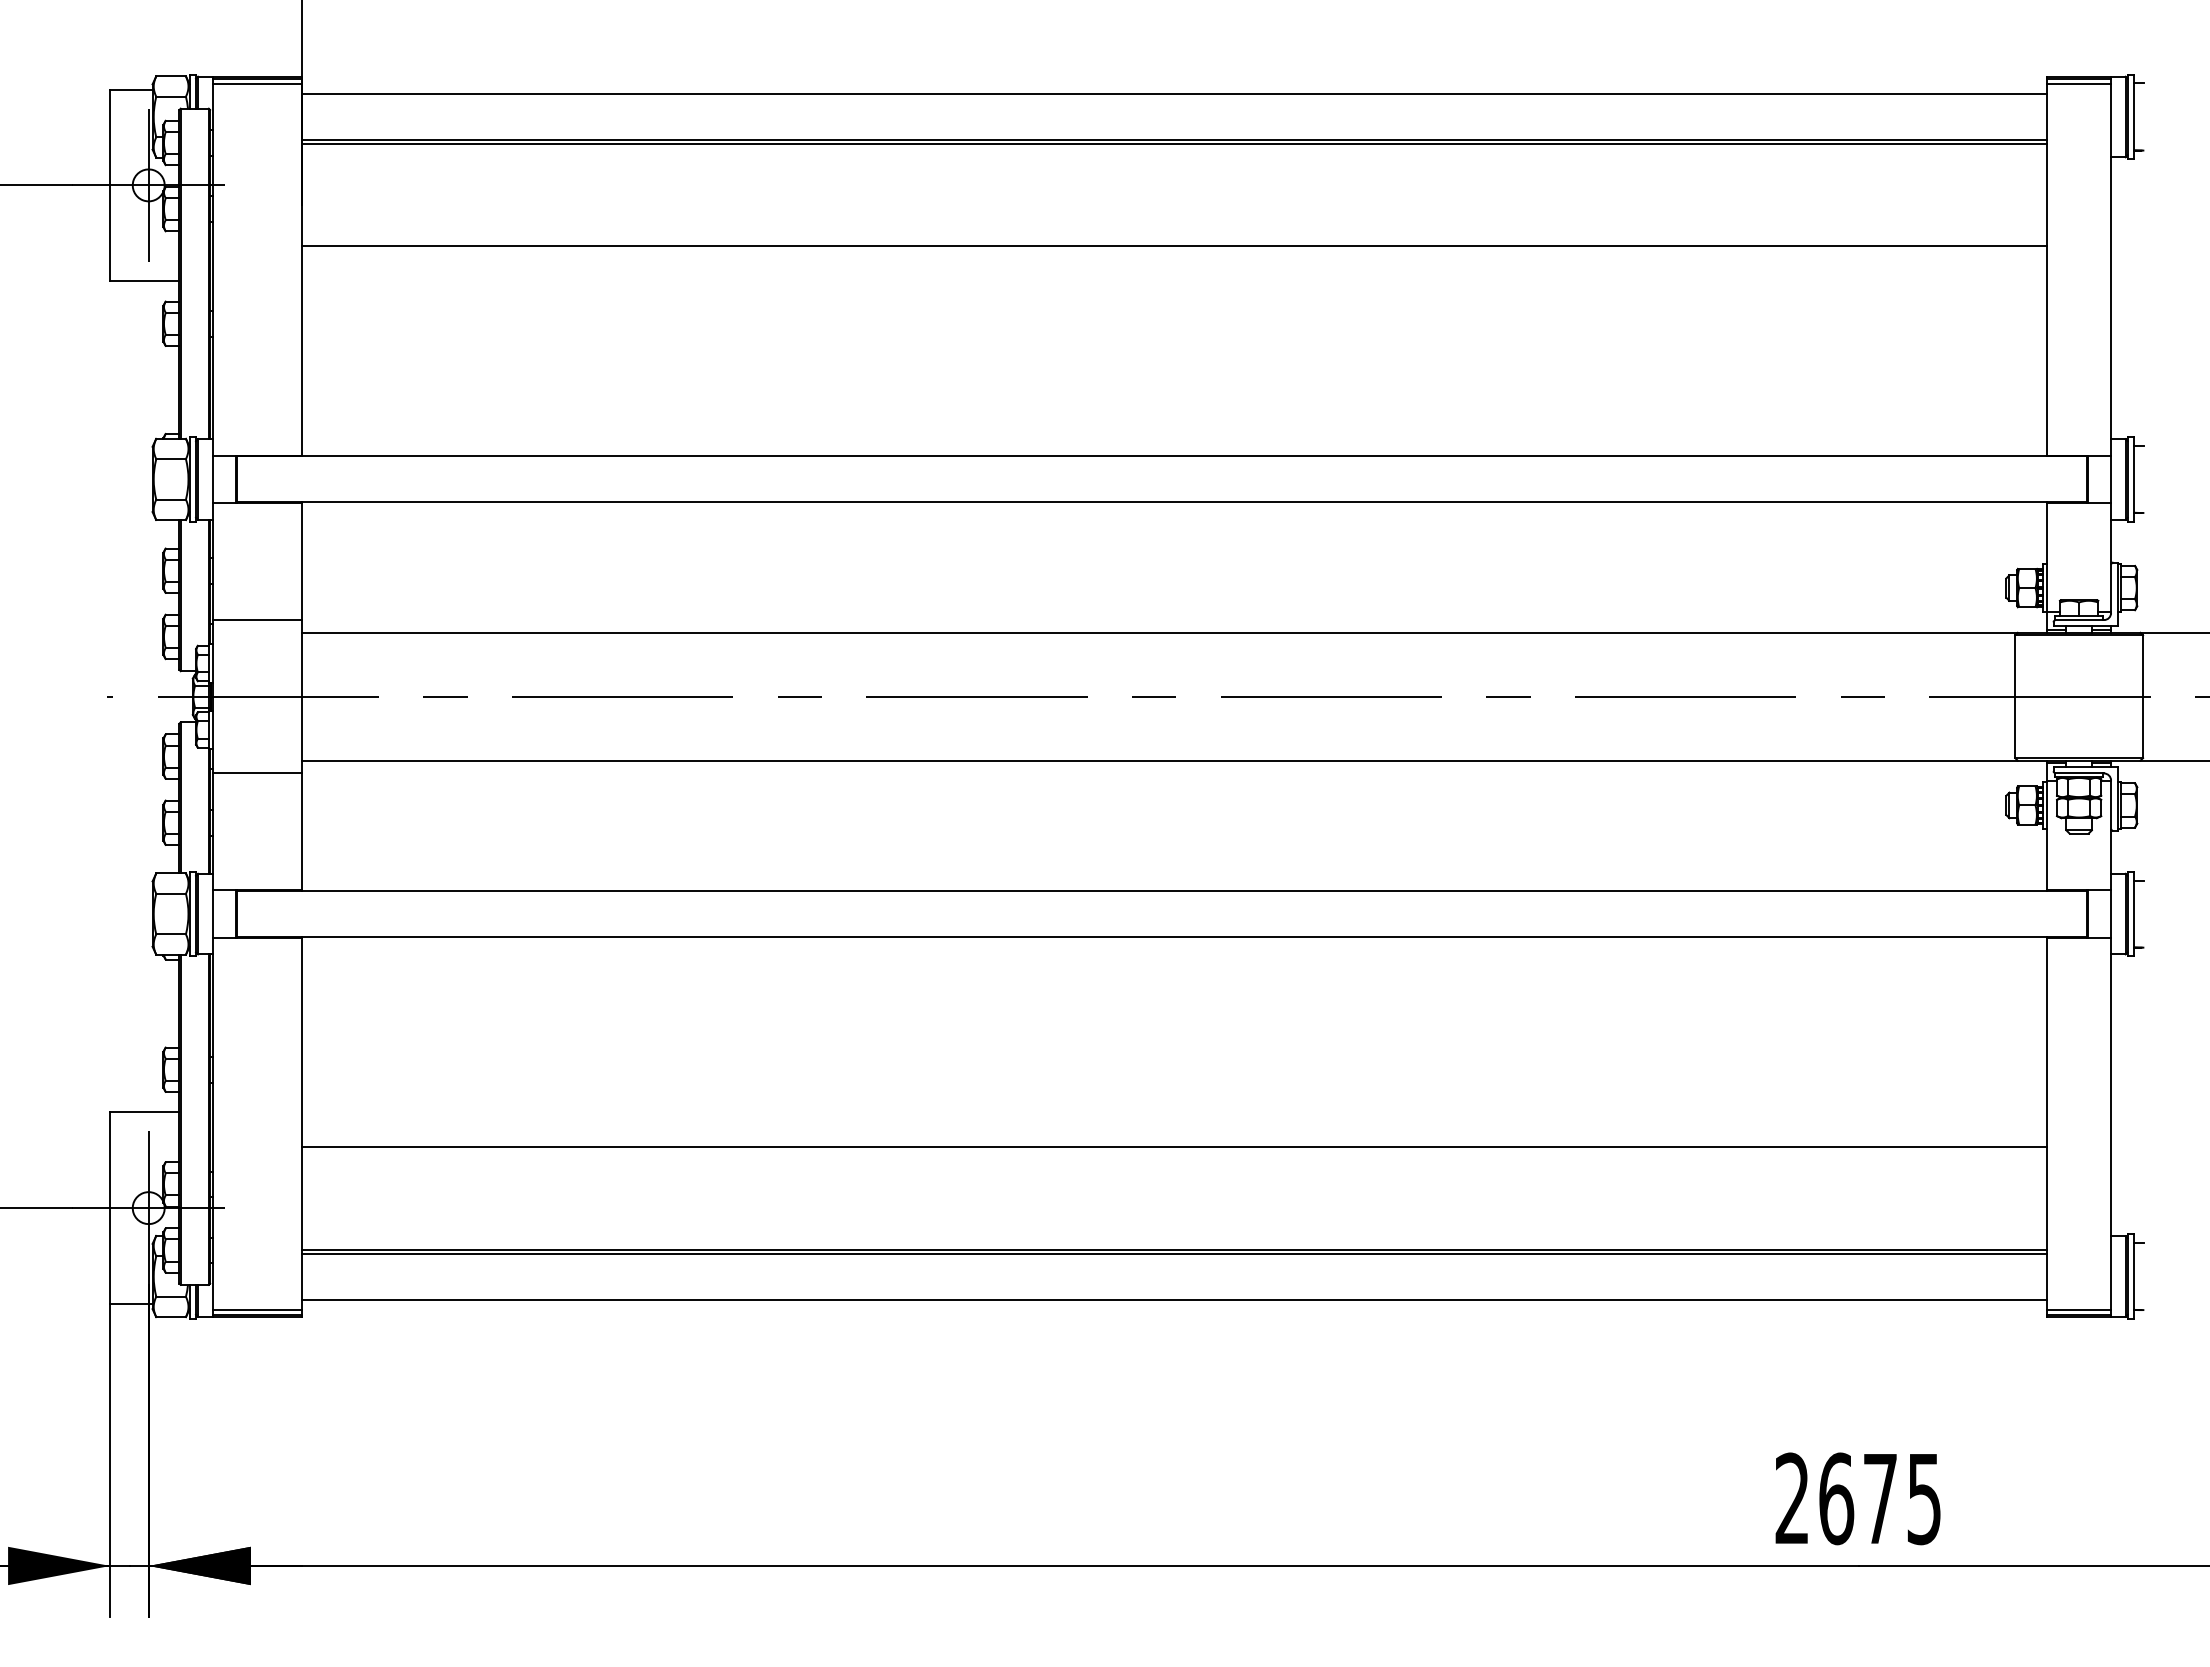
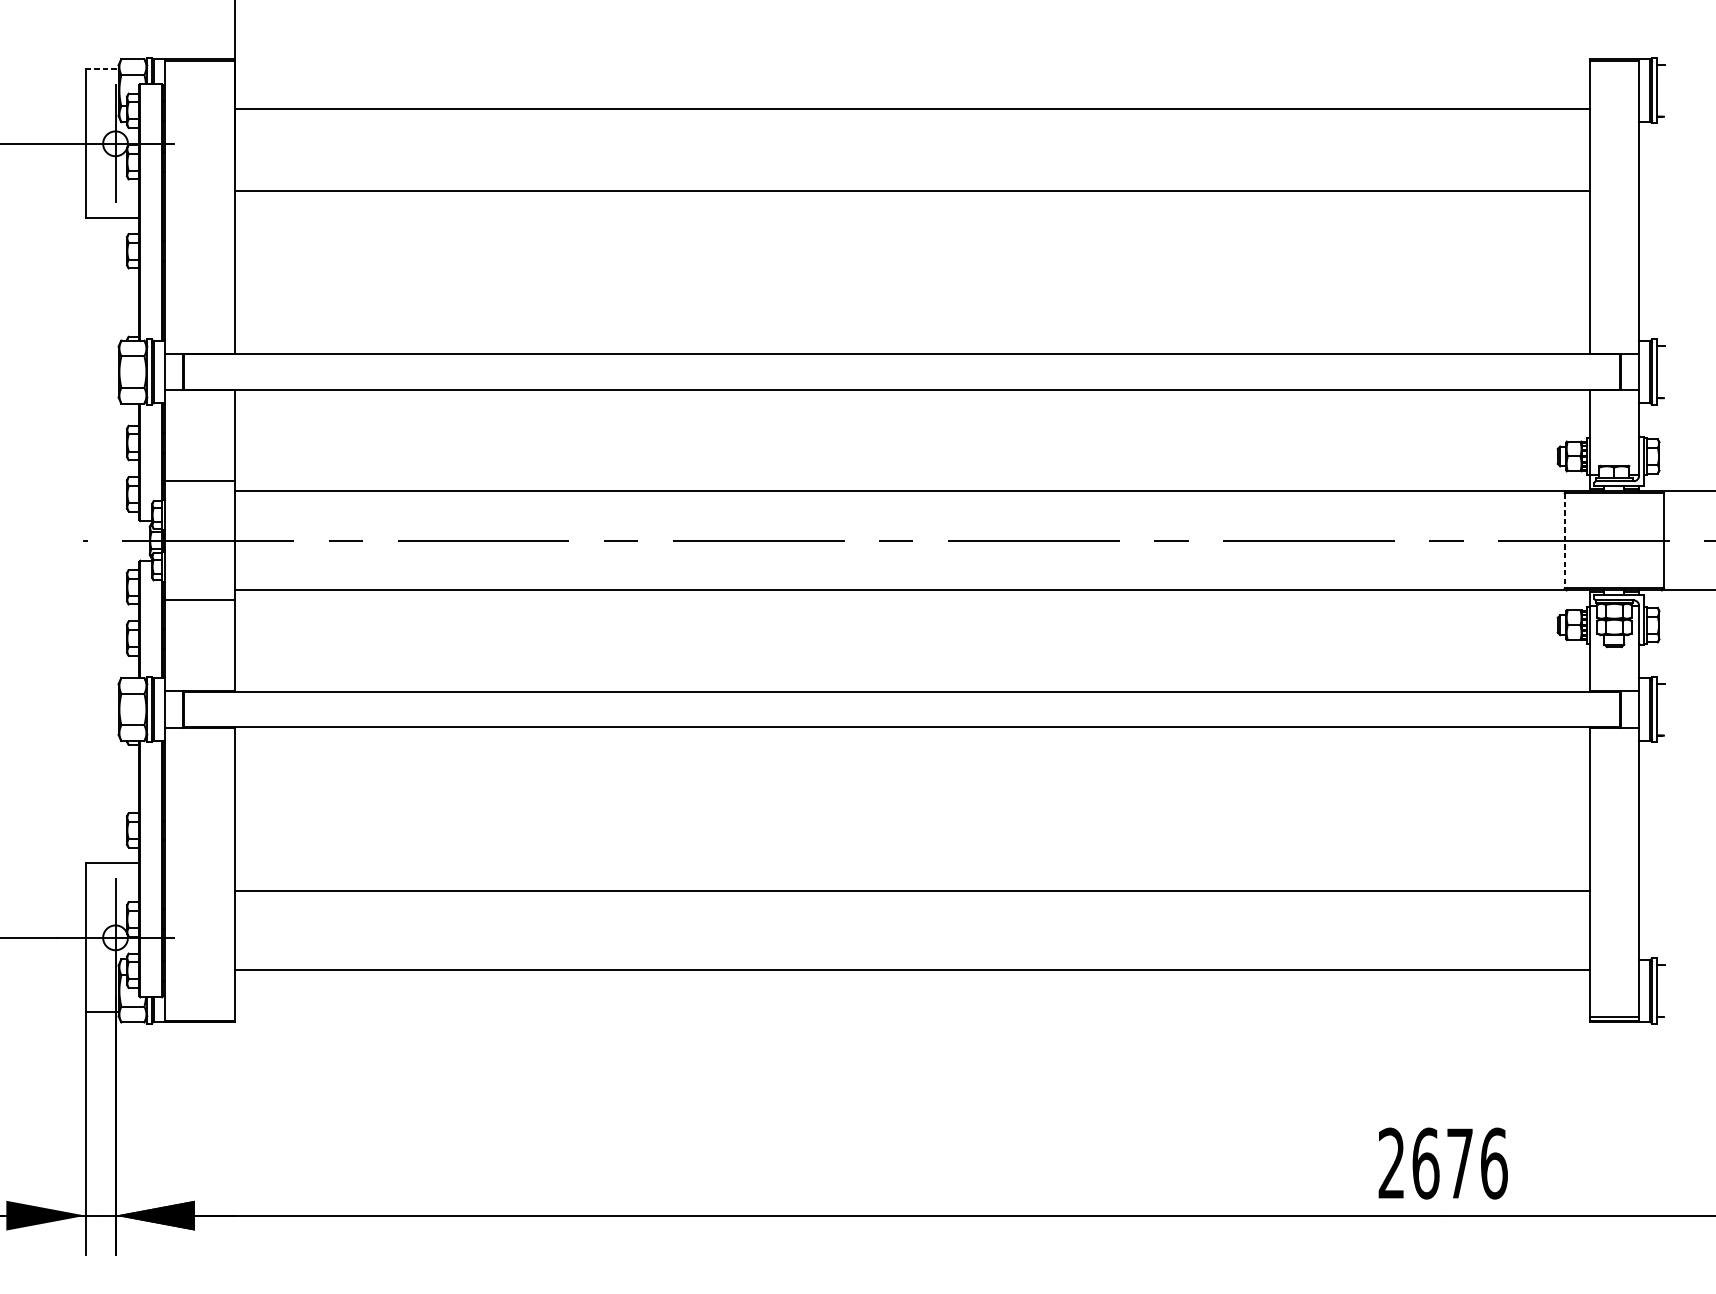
line: (257, 83) -> (200, 64), removed
line: (2079, 83) -> (1614, 64), removed
line: (131, 89) -> (102, 69), solid -> dashed
line: (1174, 94) -> (911, 73), removed
line: (1174, 143) -> (911, 111), removed
line: (2015, 697) -> (1564, 541), solid -> dashed
line: (1174, 1253) -> (911, 973), removed
line: (1174, 1299) -> (911, 1008), removed
line: (257, 1309) -> (200, 1016), removed
text: (1924, 1498) -> (1494, 1163), 2675 -> 2676

